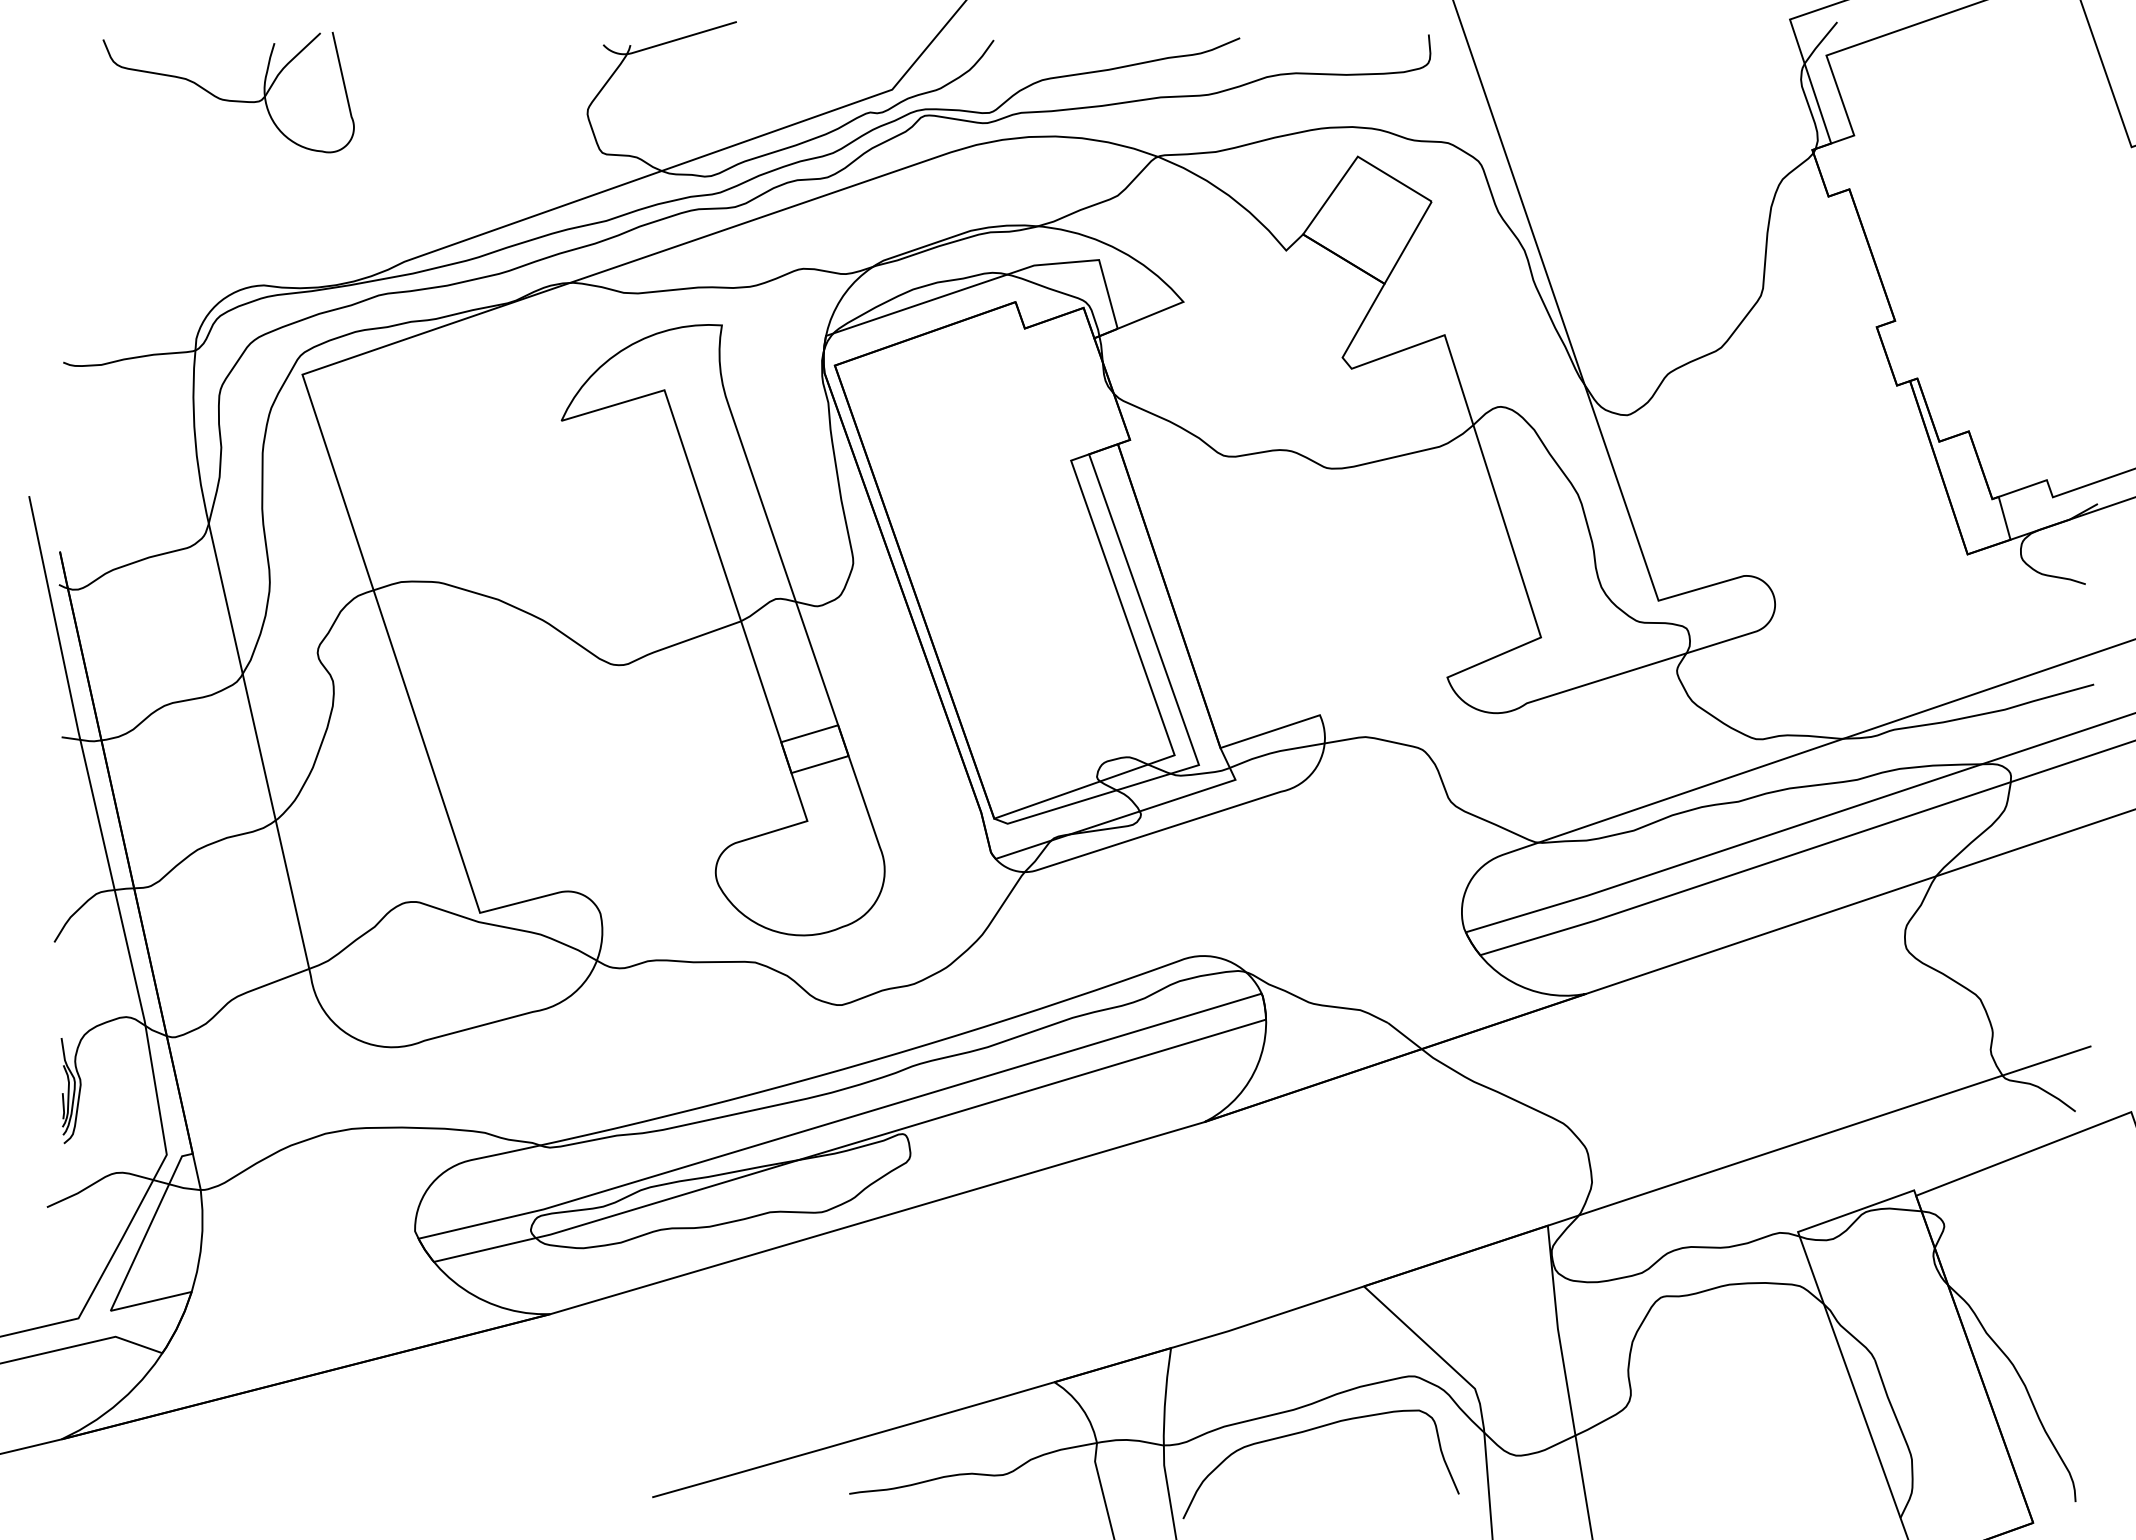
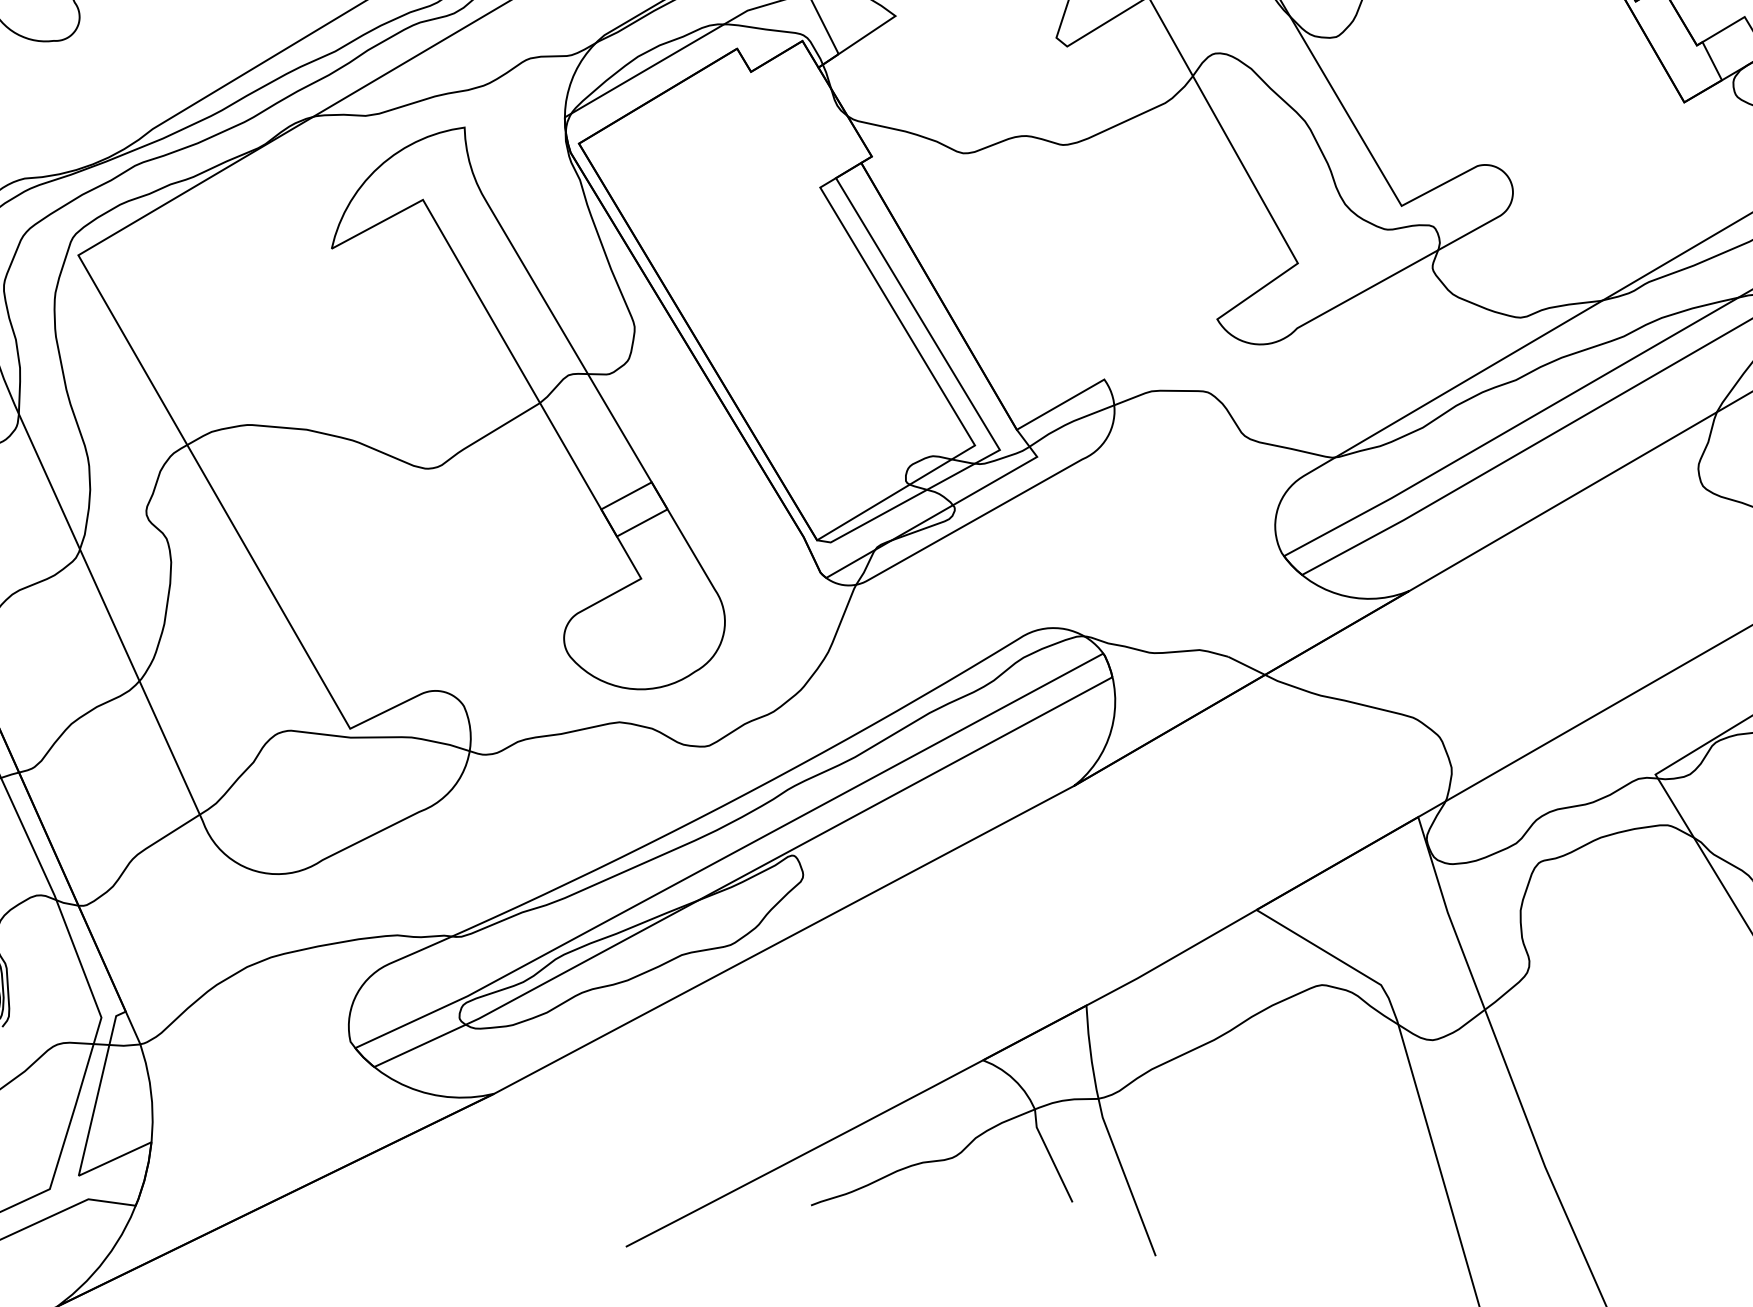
curve: (1308, 1431) -> (1232, 1057), removed

